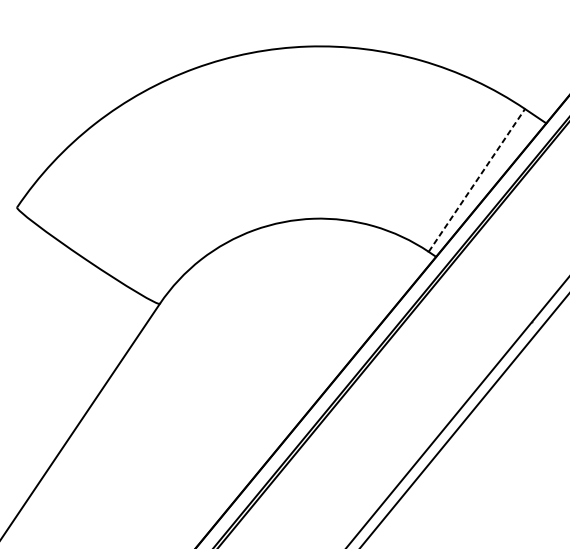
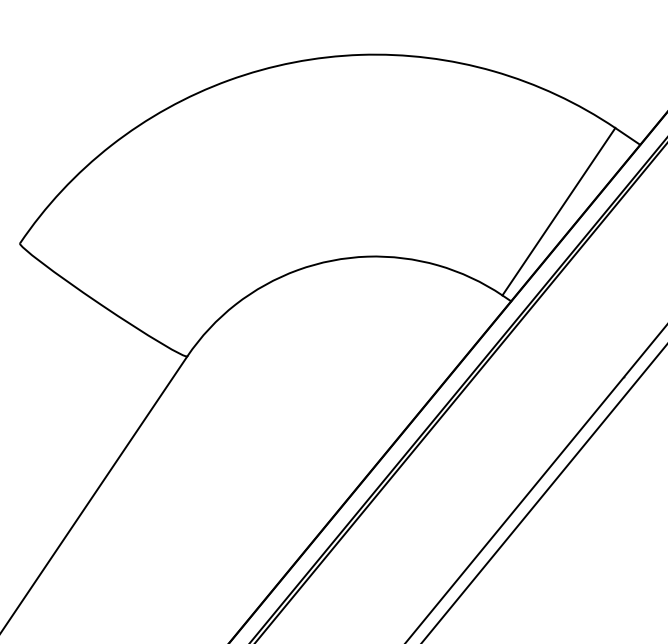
line: (476, 180) -> (558, 211), dashed -> solid

